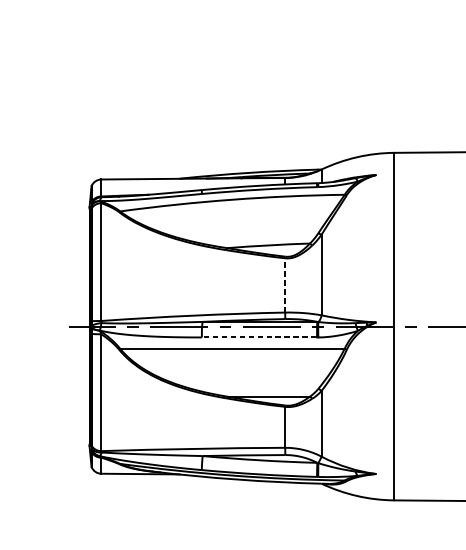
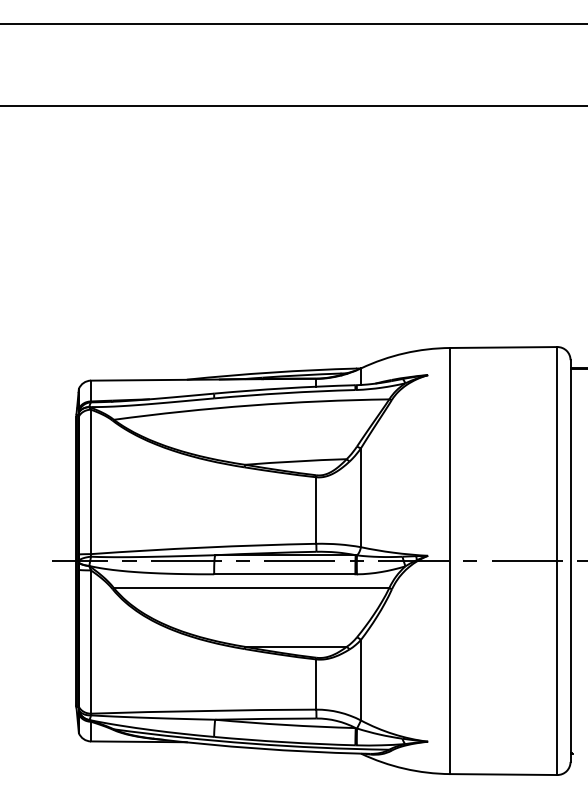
line: (285, 285) -> (316, 510), dashed -> solid
line: (259, 337) -> (284, 574), dashed -> solid

